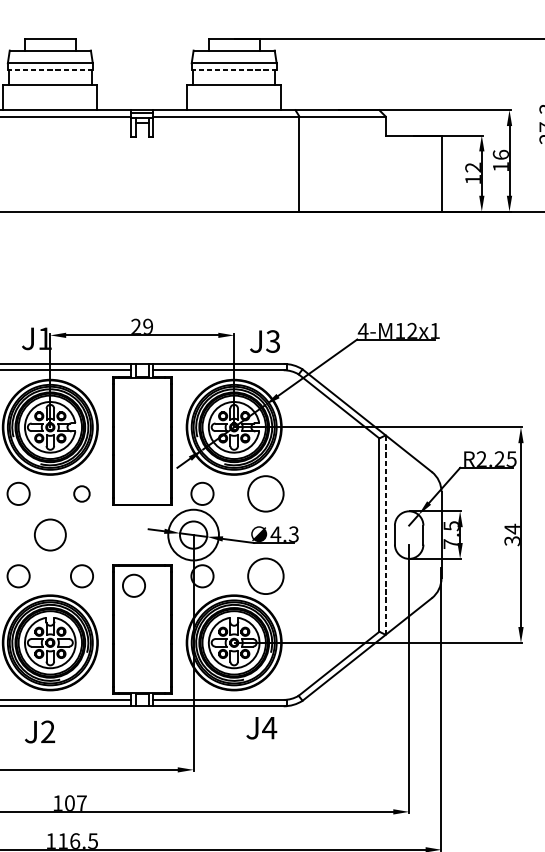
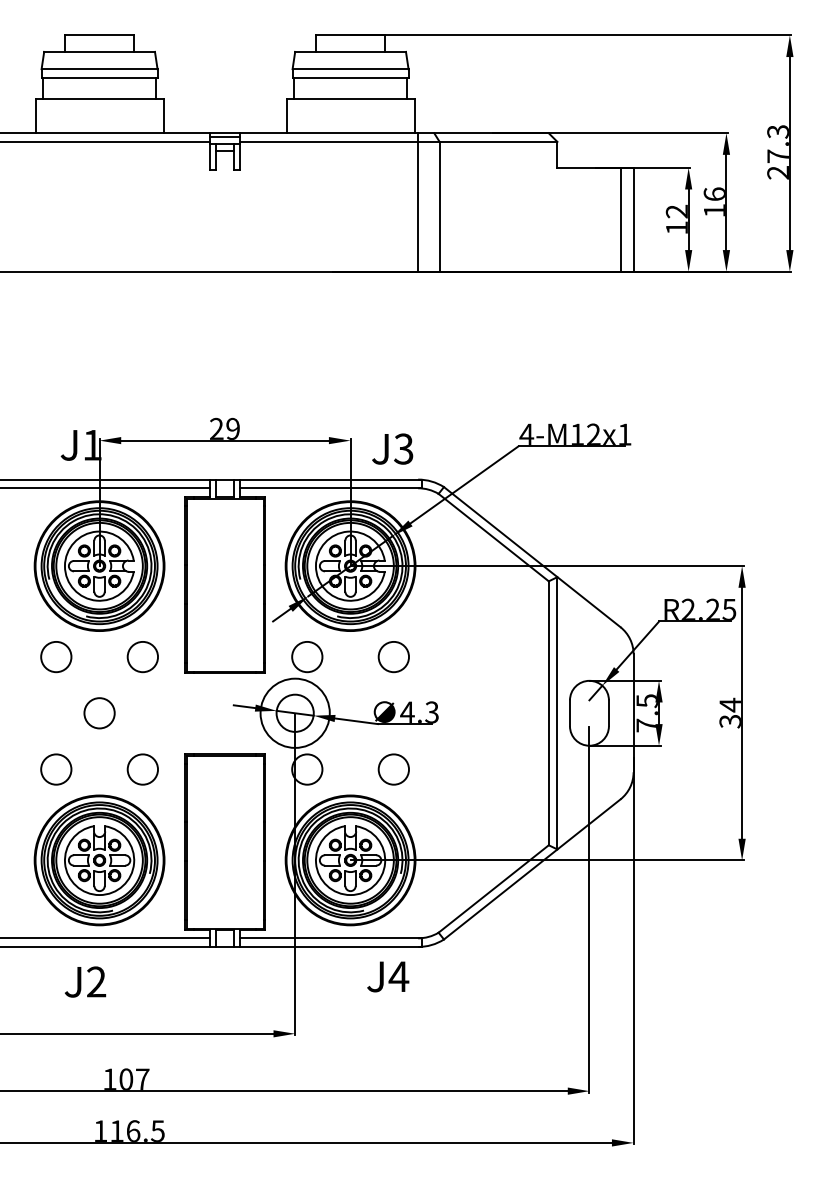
line: (50, 69) -> (99, 77), dashed -> solid
line: (234, 69) -> (350, 77), dashed -> solid
line: (283, 160) -> (418, 202), added
line: (431, 173) -> (620, 219), added
circle: (265, 493) -> (393, 656), size x0.62
circle: (81, 494) -> (142, 657), size x1.43
line: (385, 534) -> (557, 712), dashed -> solid
circle: (50, 535) -> (99, 713), size x0.71
circle: (265, 576) -> (393, 769), size x0.62
circle: (133, 585) -> (213, 782), removed

